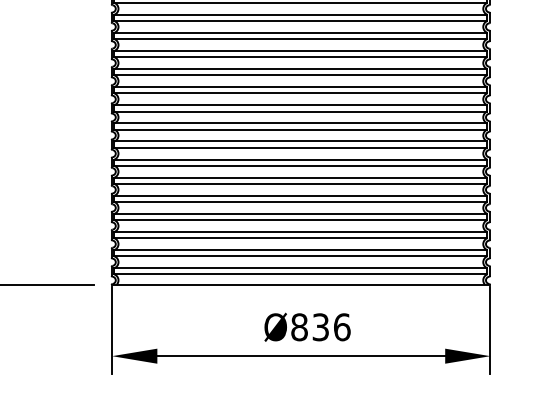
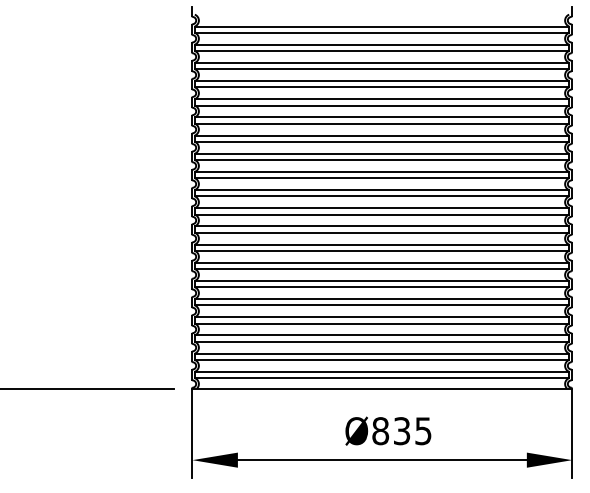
text: (342, 327) -> (423, 431), Ø836 -> Ø835

